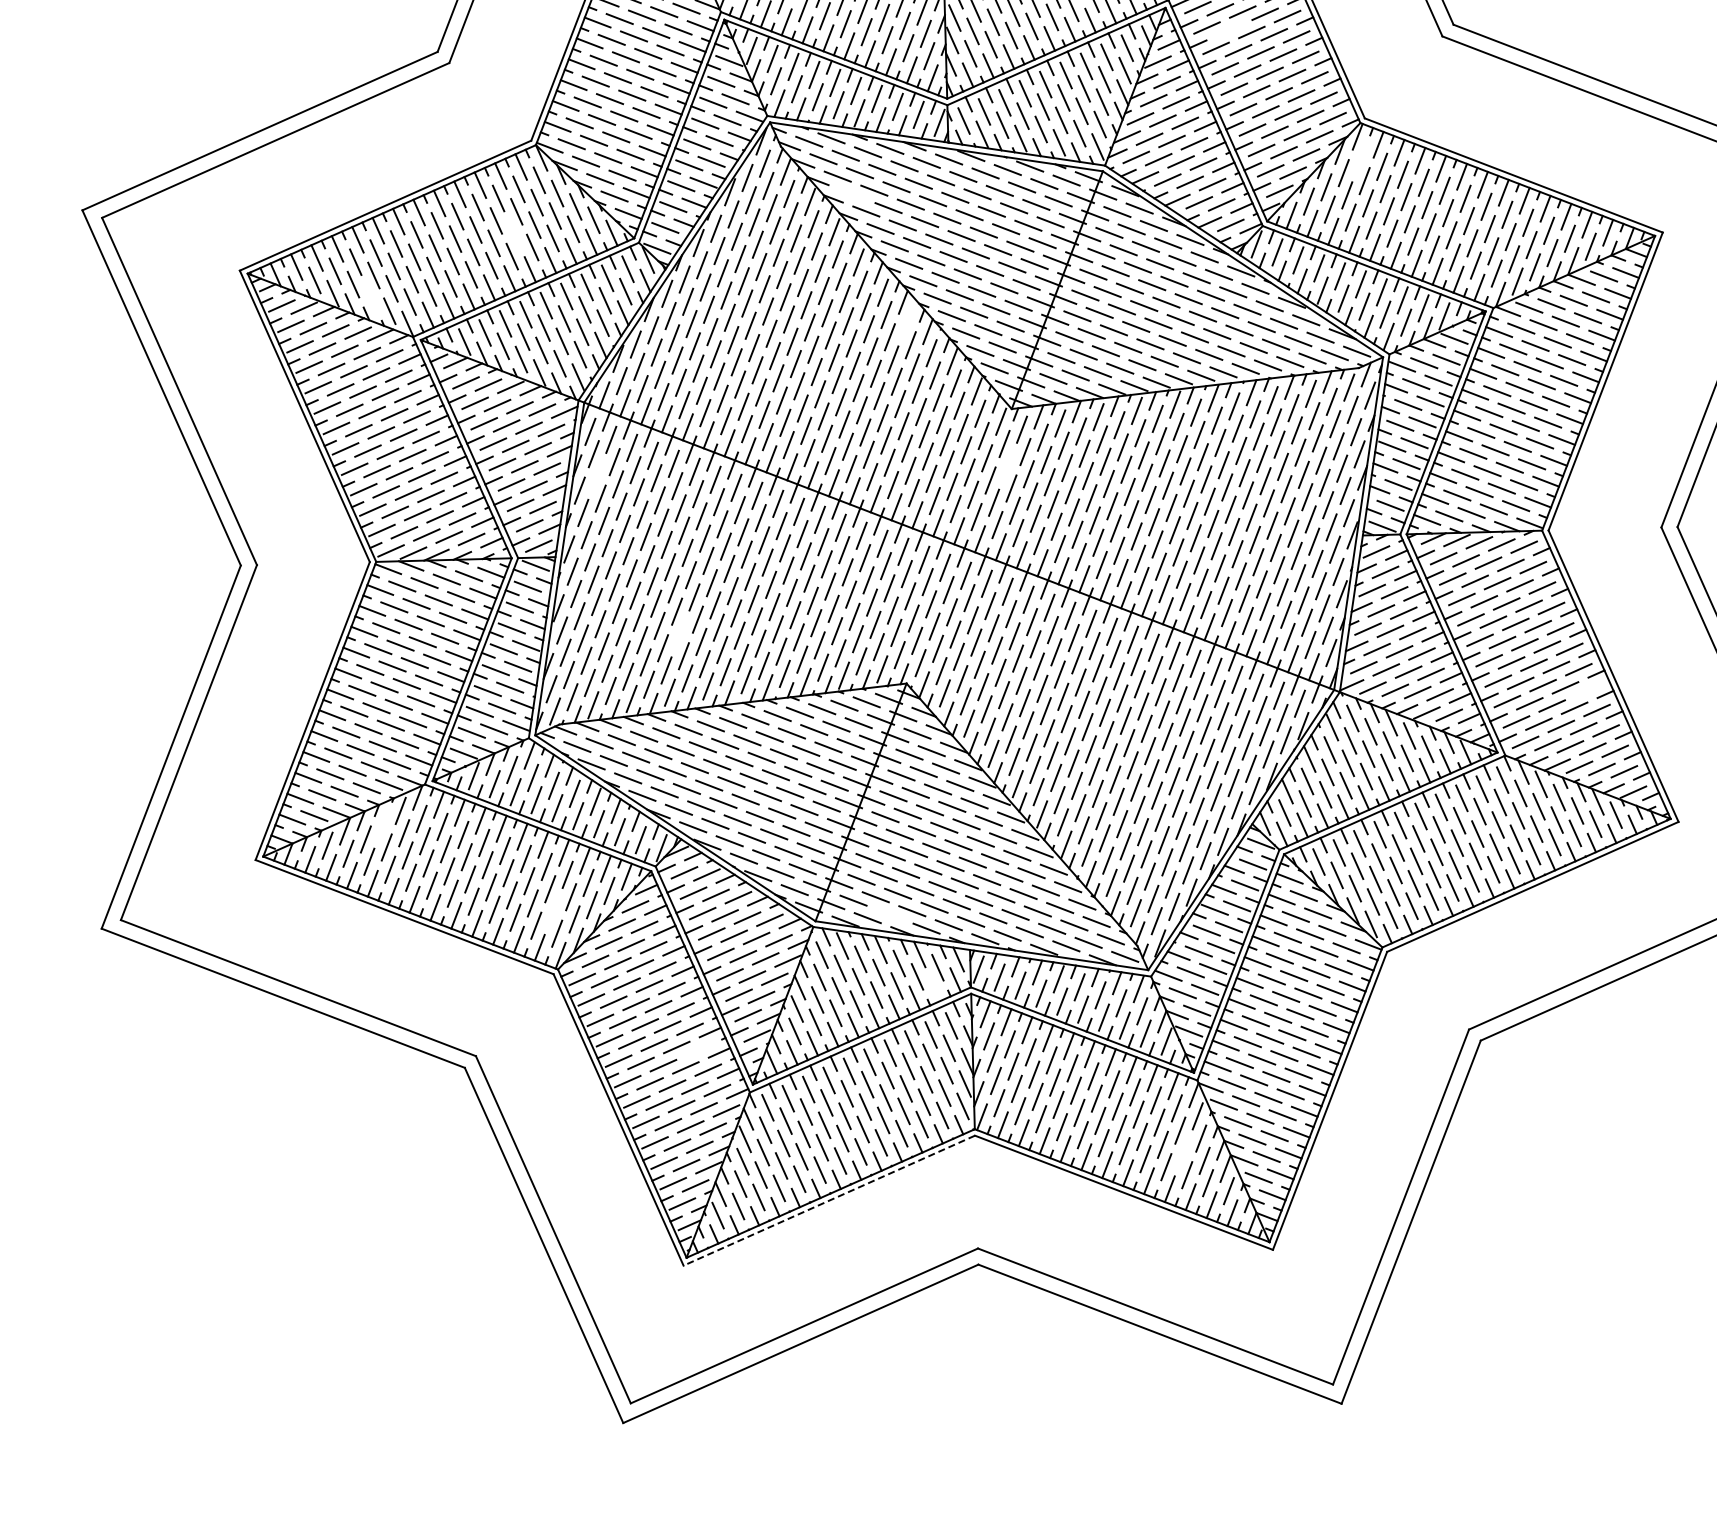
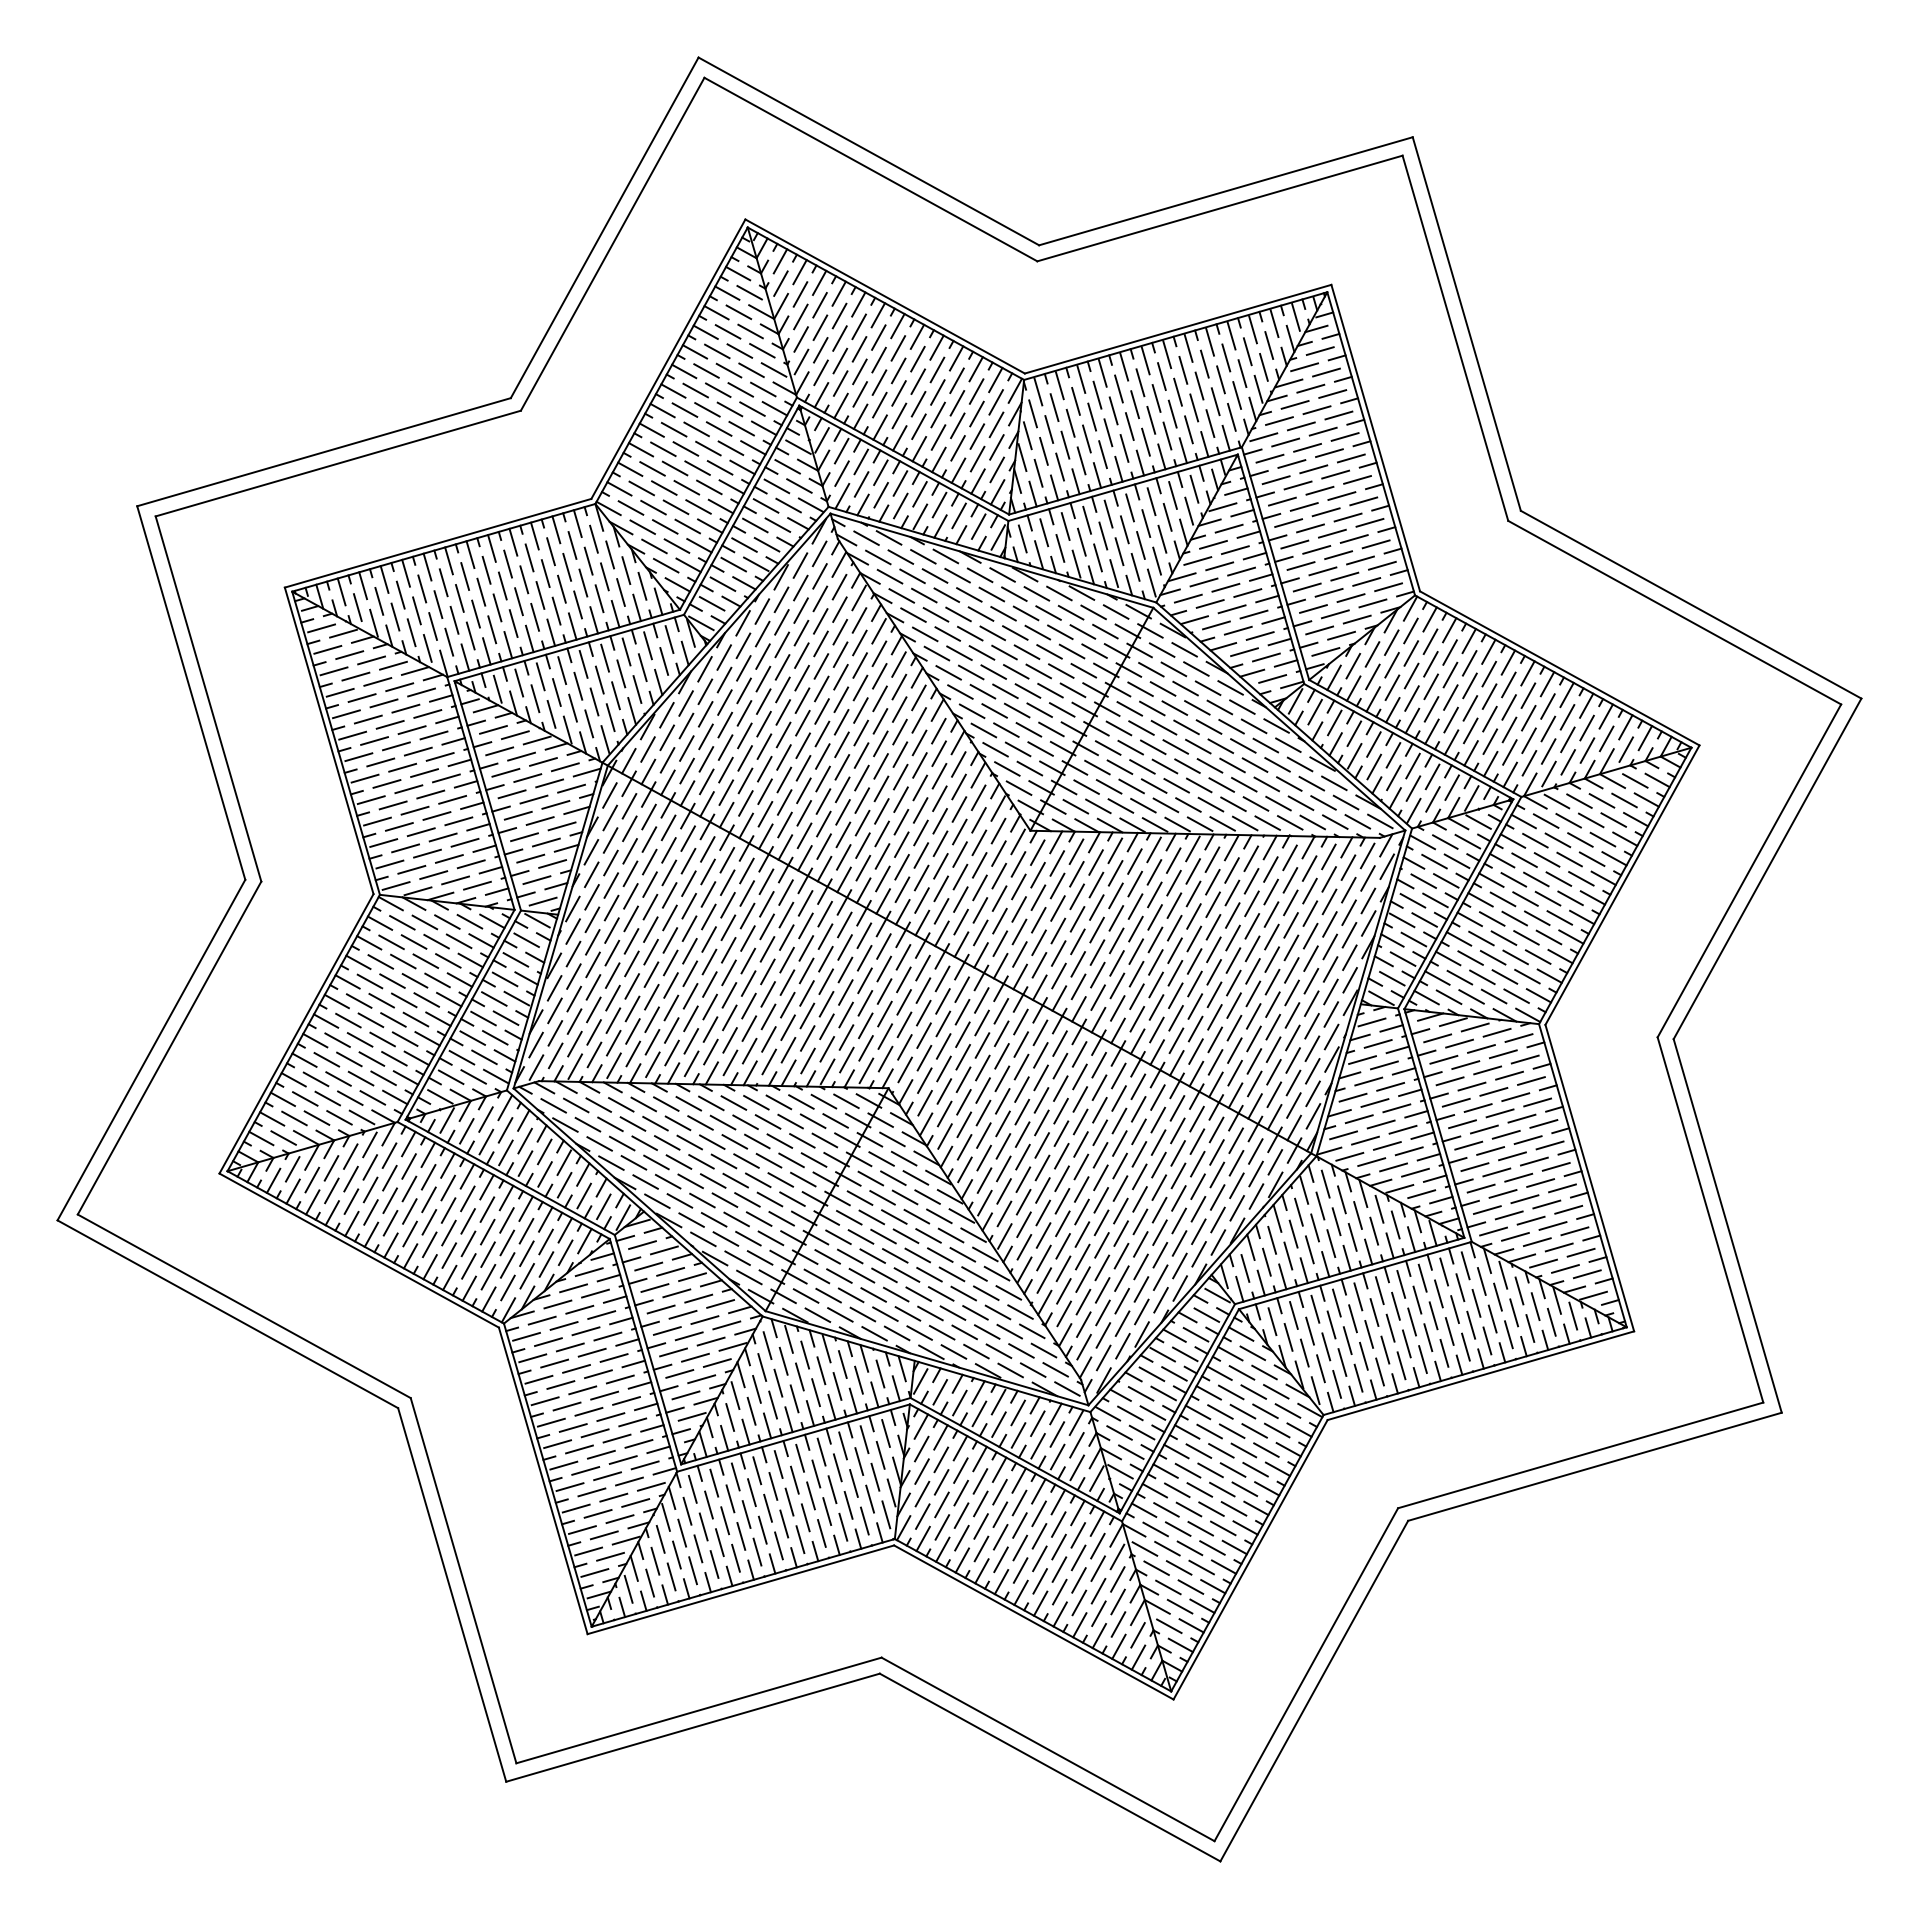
line: (1228, 30) -> (1297, 485), added
line: (1360, 158) -> (1410, 630), added
line: (851, 193) -> (901, 595), added
line: (513, 233) -> (561, 588), added
line: (371, 297) -> (411, 632), added
line: (906, 322) -> (938, 730), added
line: (1007, 465) -> (1018, 886), added
line: (597, 476) -> (610, 840), added
line: (680, 633) -> (671, 1007), added
line: (1587, 690) -> (1562, 1188), added
line: (383, 825) -> (350, 1156), added
line: (553, 911) -> (507, 1265), added
line: (890, 914) -> (840, 1314), added
line: (934, 988) -> (874, 1394), added
line: (698, 1049) -> (632, 1422), added
line: (1183, 1152) -> (1098, 1590), added
line: (828, 1200) -> (740, 1589), dashed -> solid

